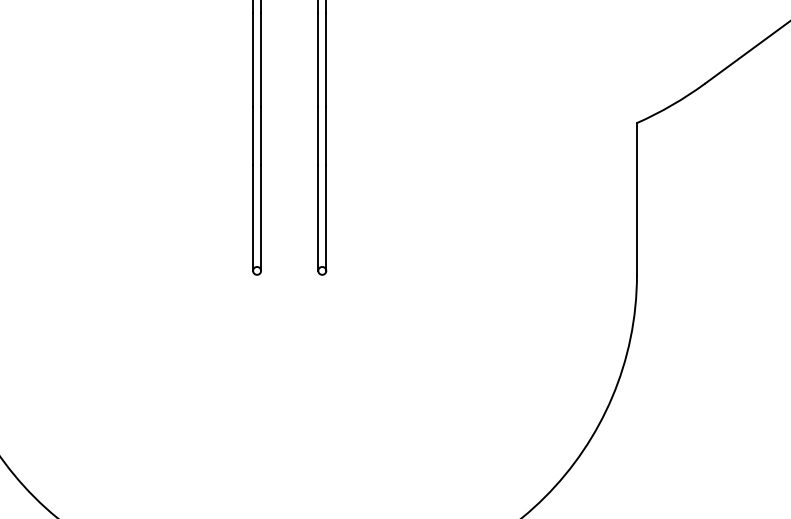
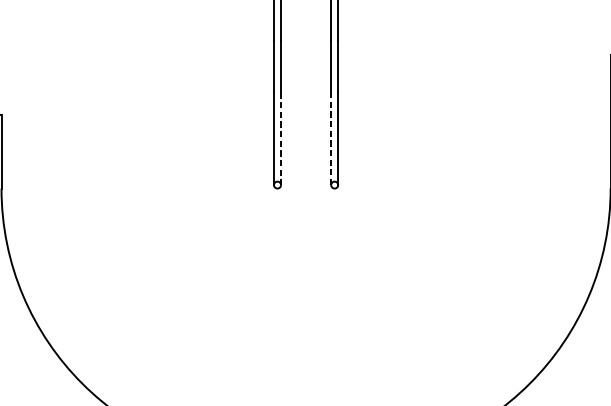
line: (261, 218) -> (281, 139), solid -> dashed
line: (318, 218) -> (331, 139), solid -> dashed

